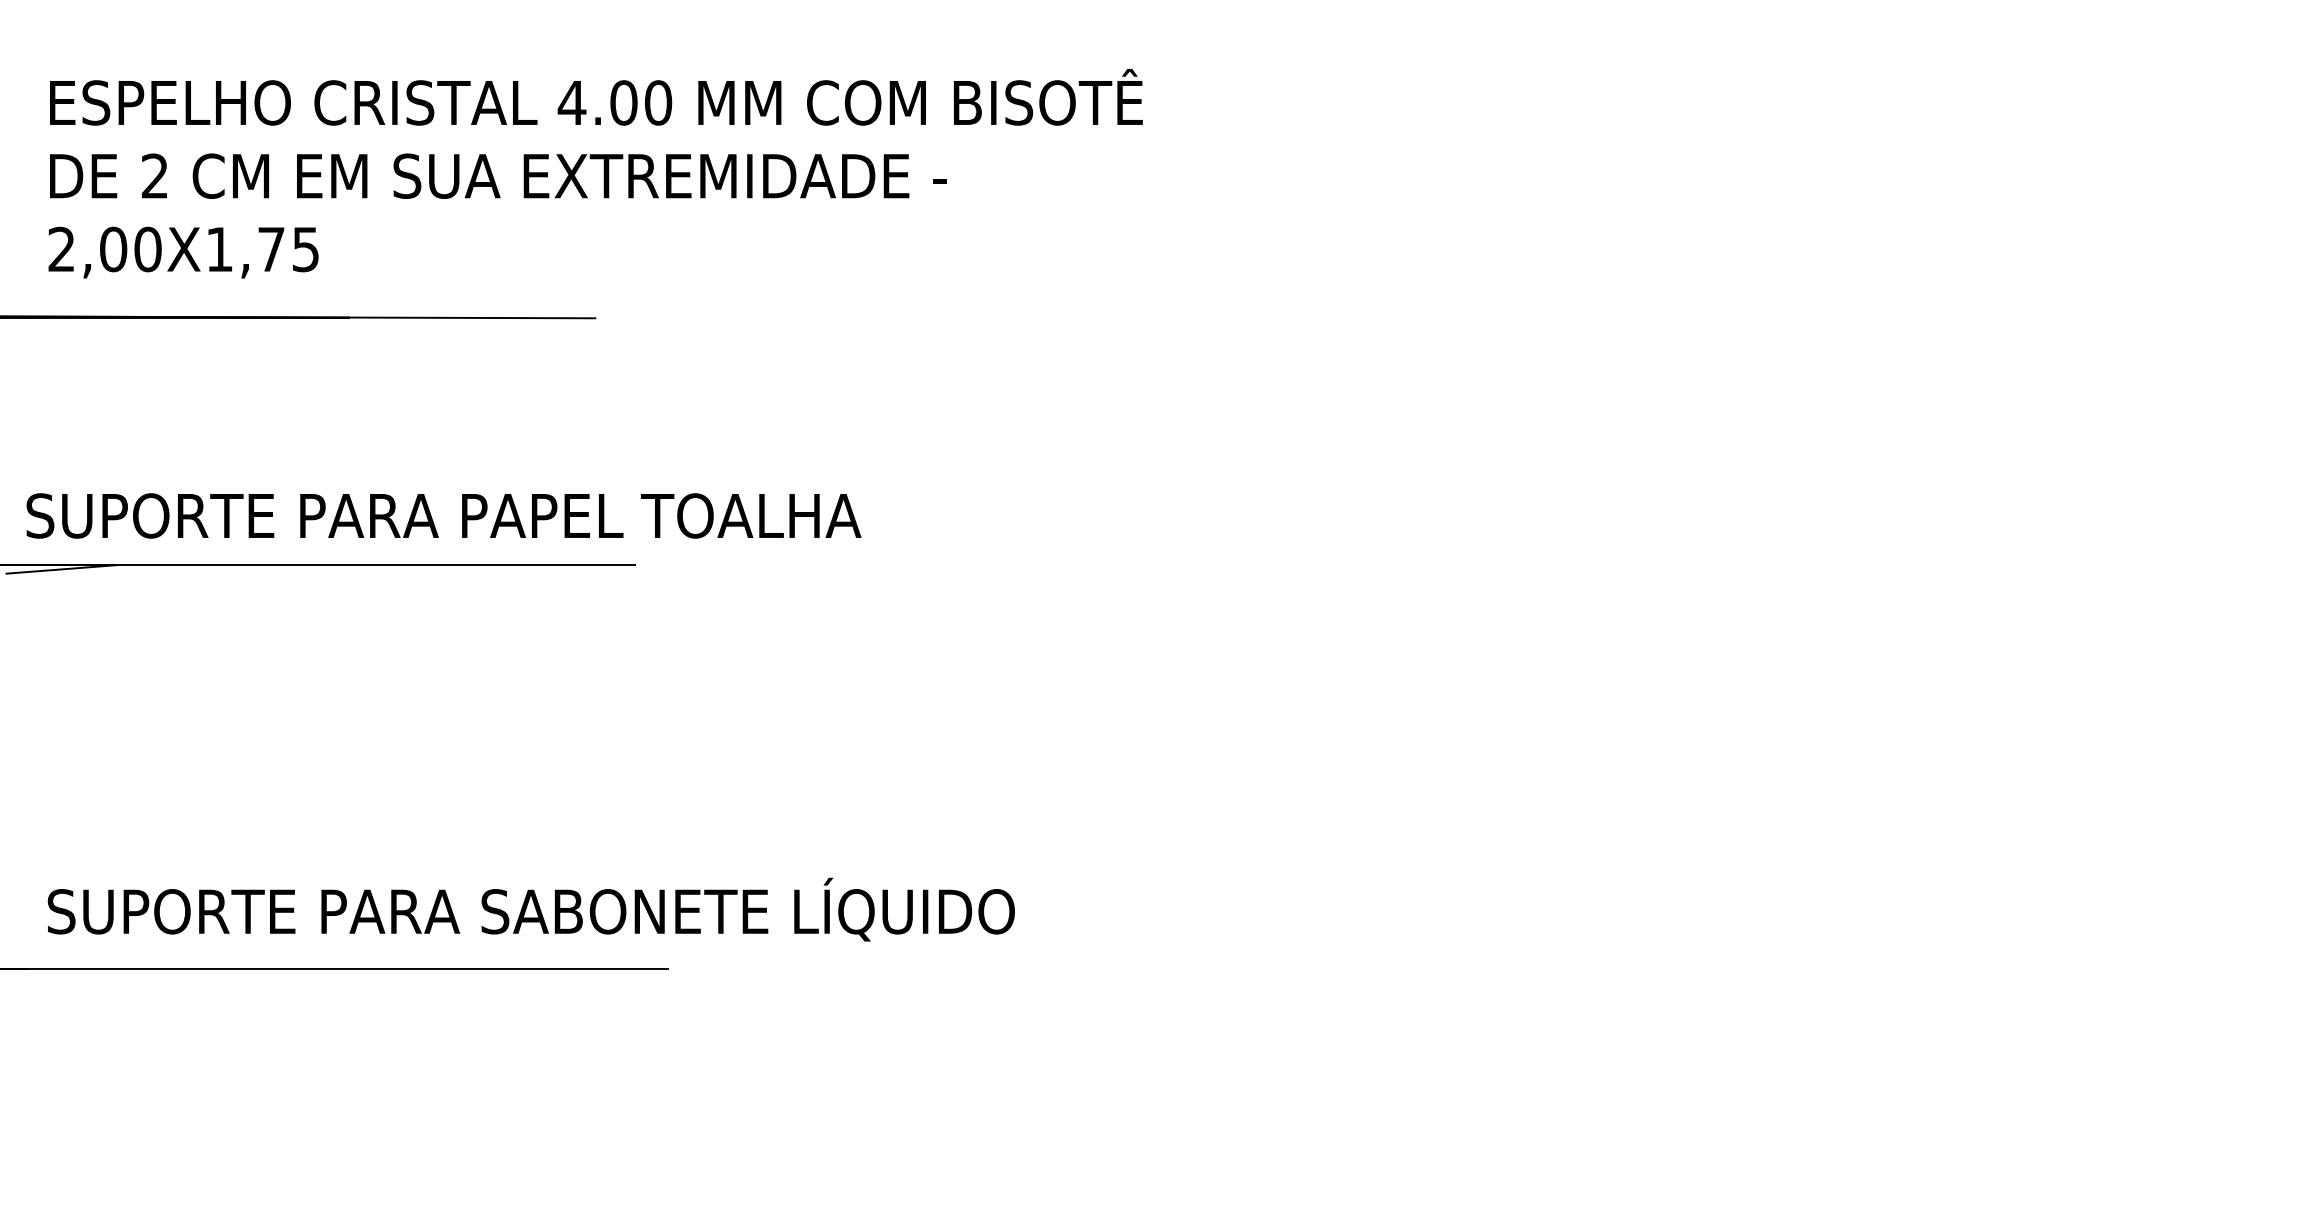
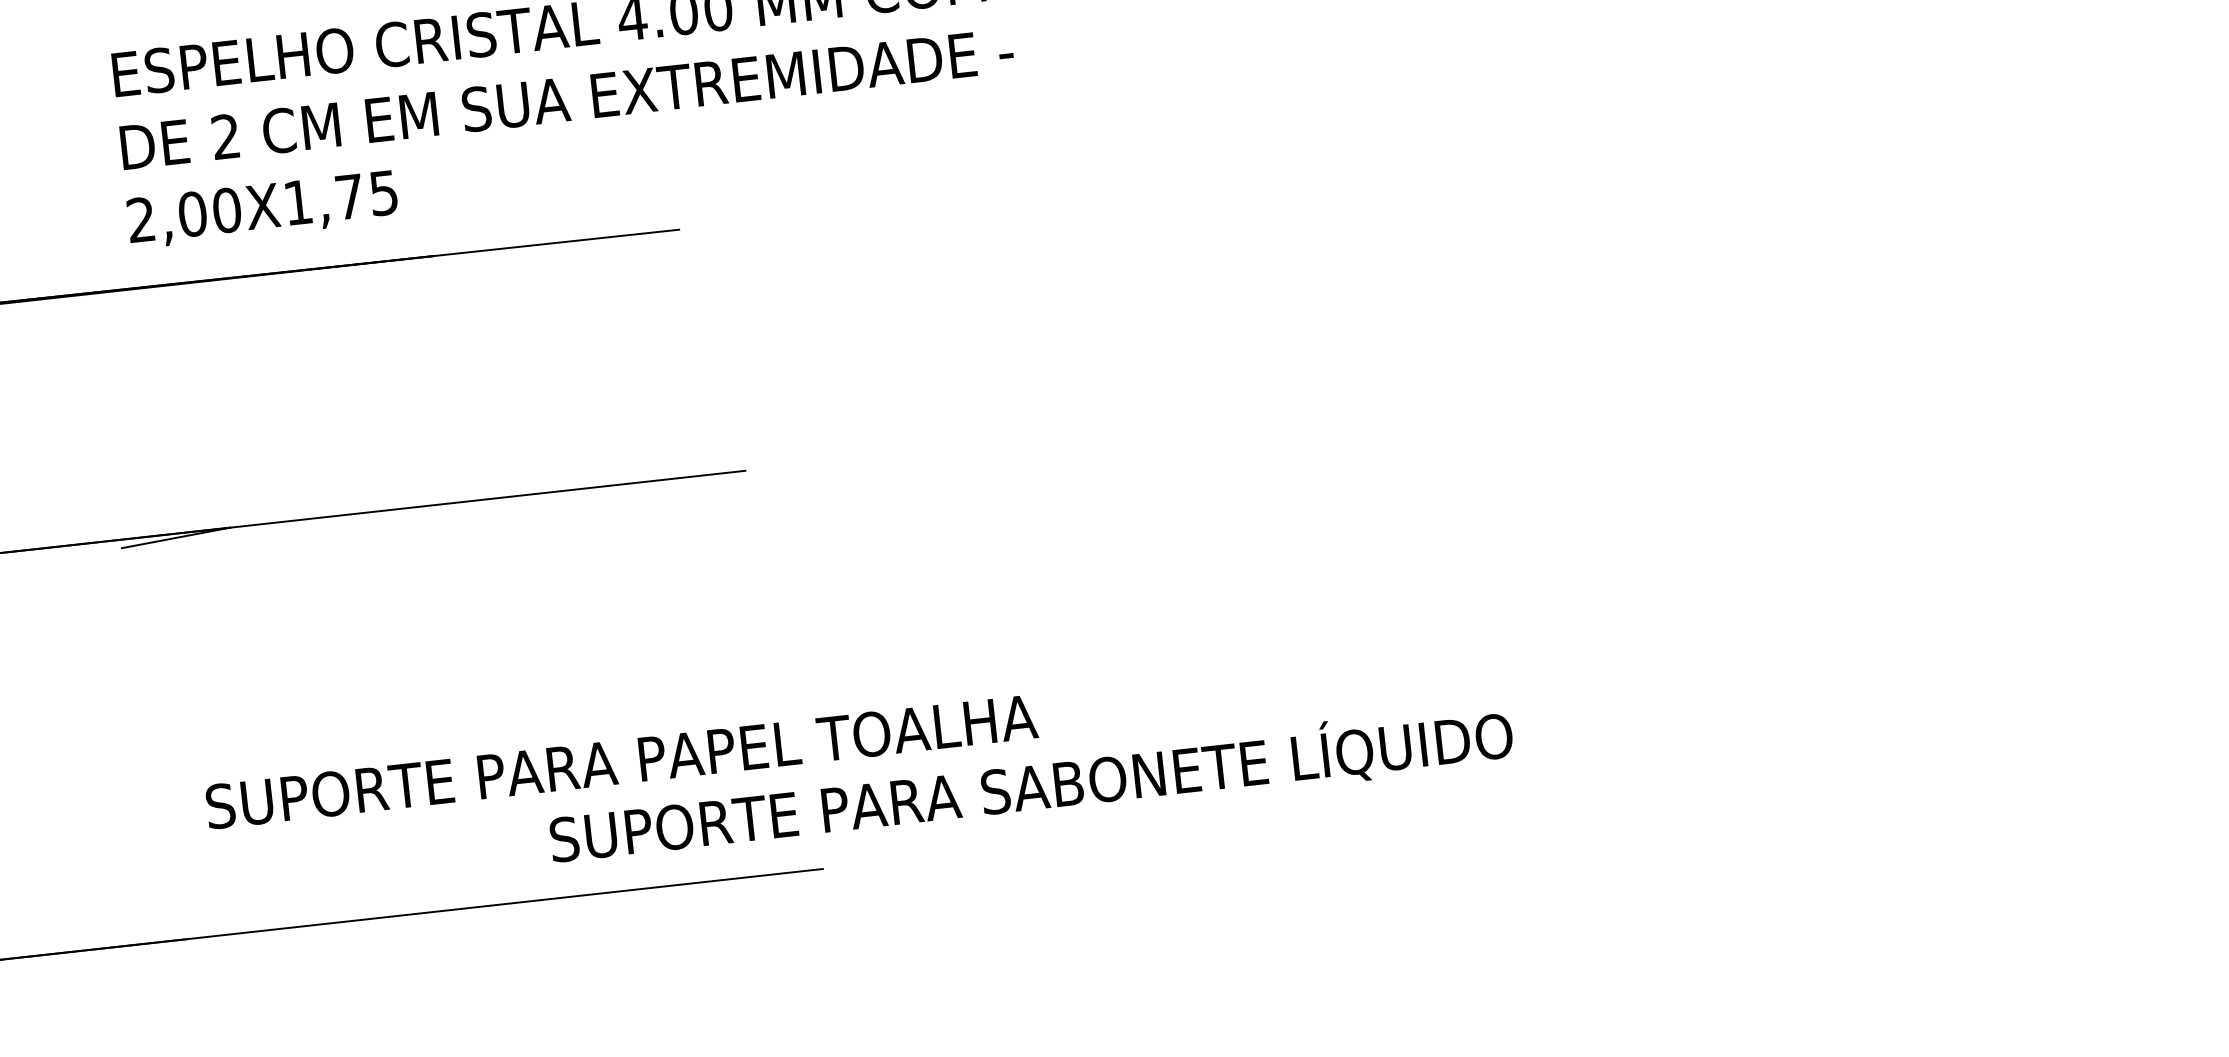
text: (443, 515) -> (621, 761), moved
text: (530, 909) -> (1030, 785), moved

